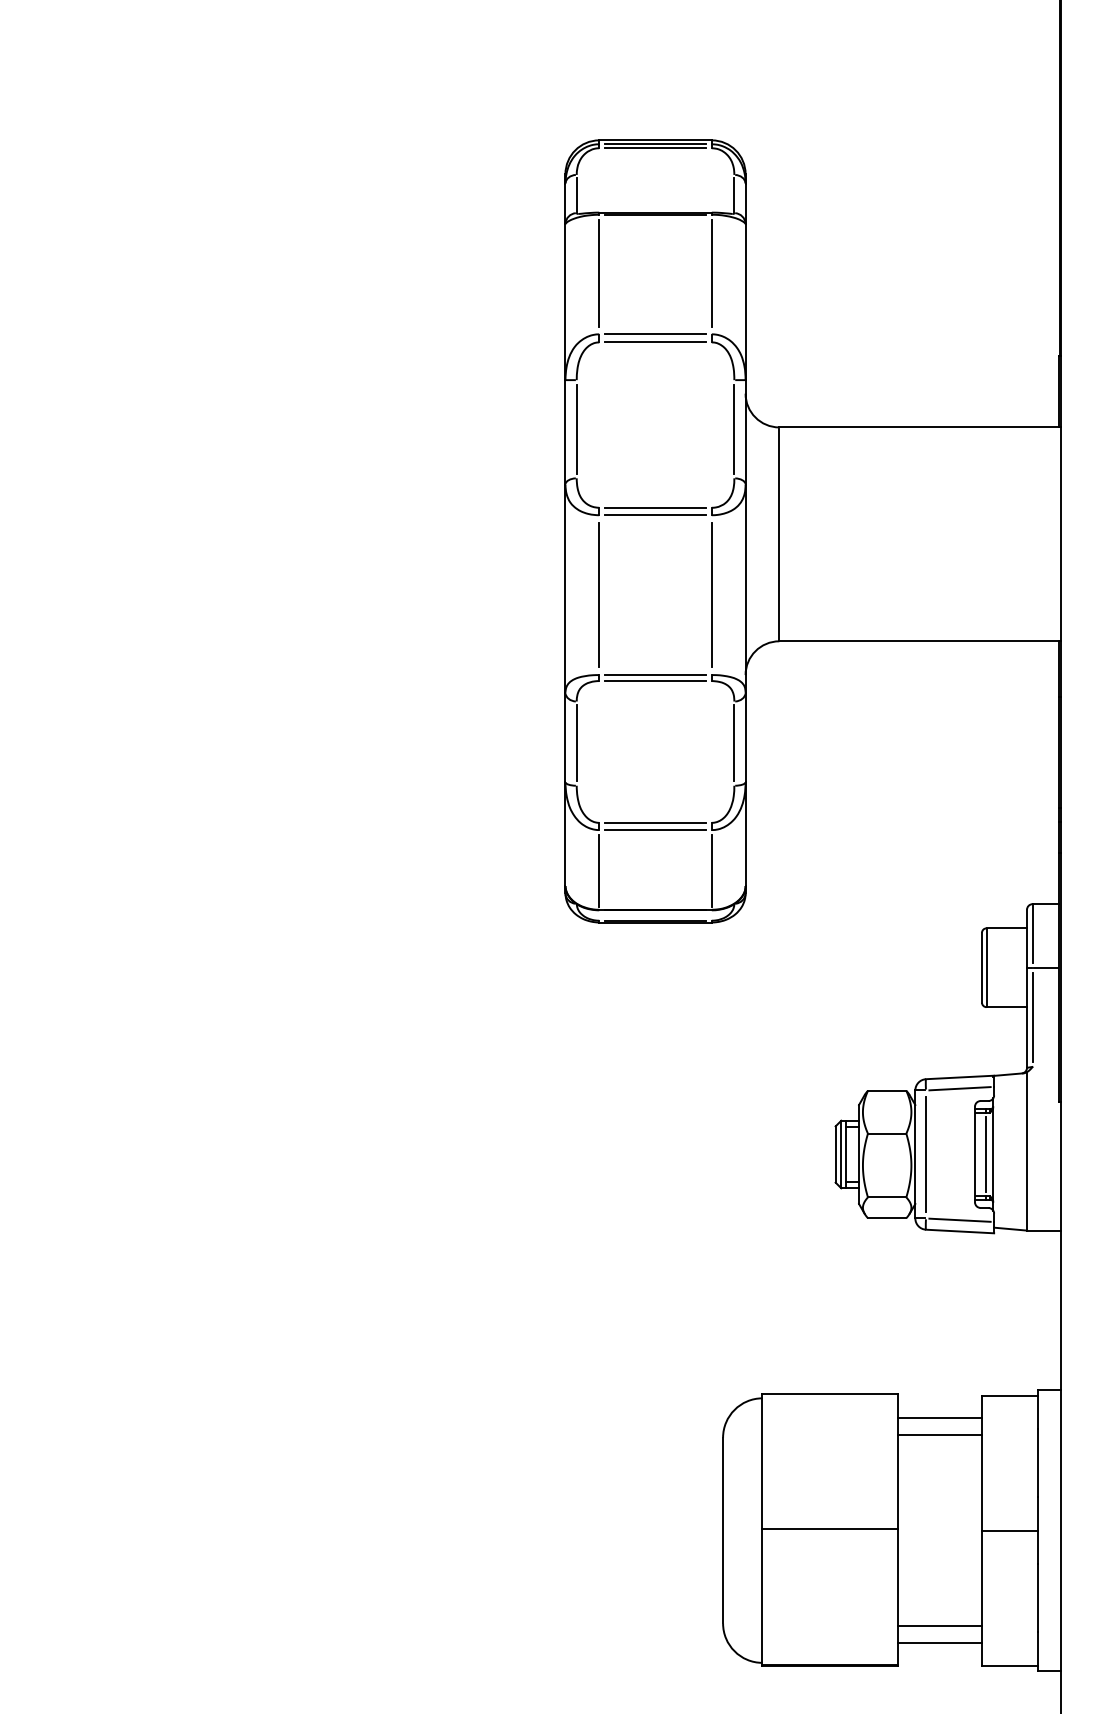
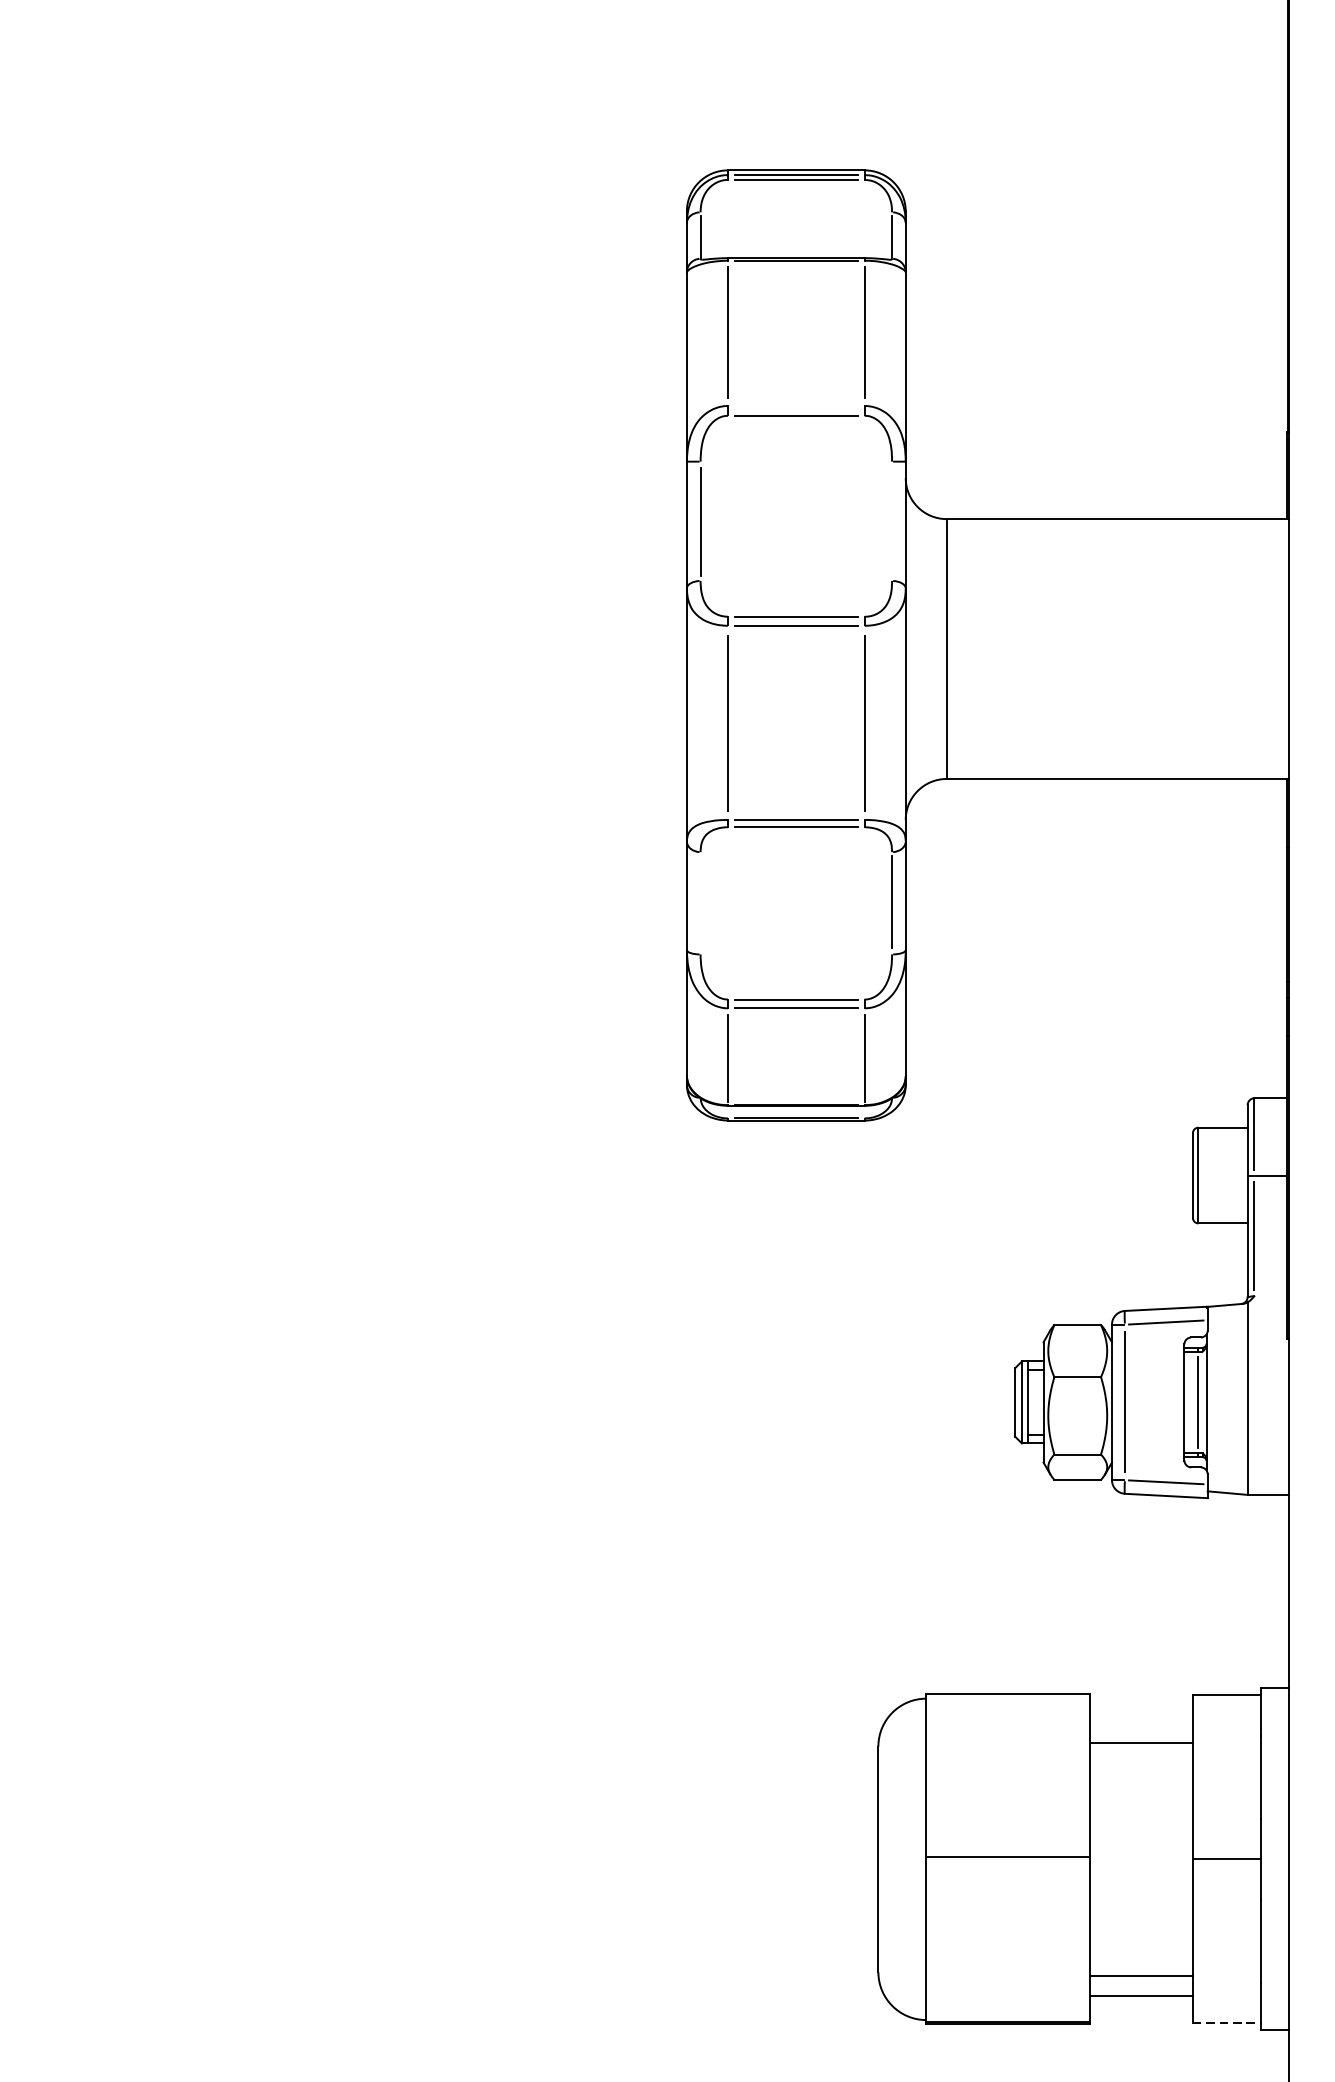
line: (655, 334) -> (796, 406), removed
line: (734, 429) -> (892, 521), removed
line: (576, 742) -> (700, 901), removed
line: (939, 1418) -> (1141, 1723), removed
line: (1010, 1665) -> (1227, 2023), solid -> dashed

